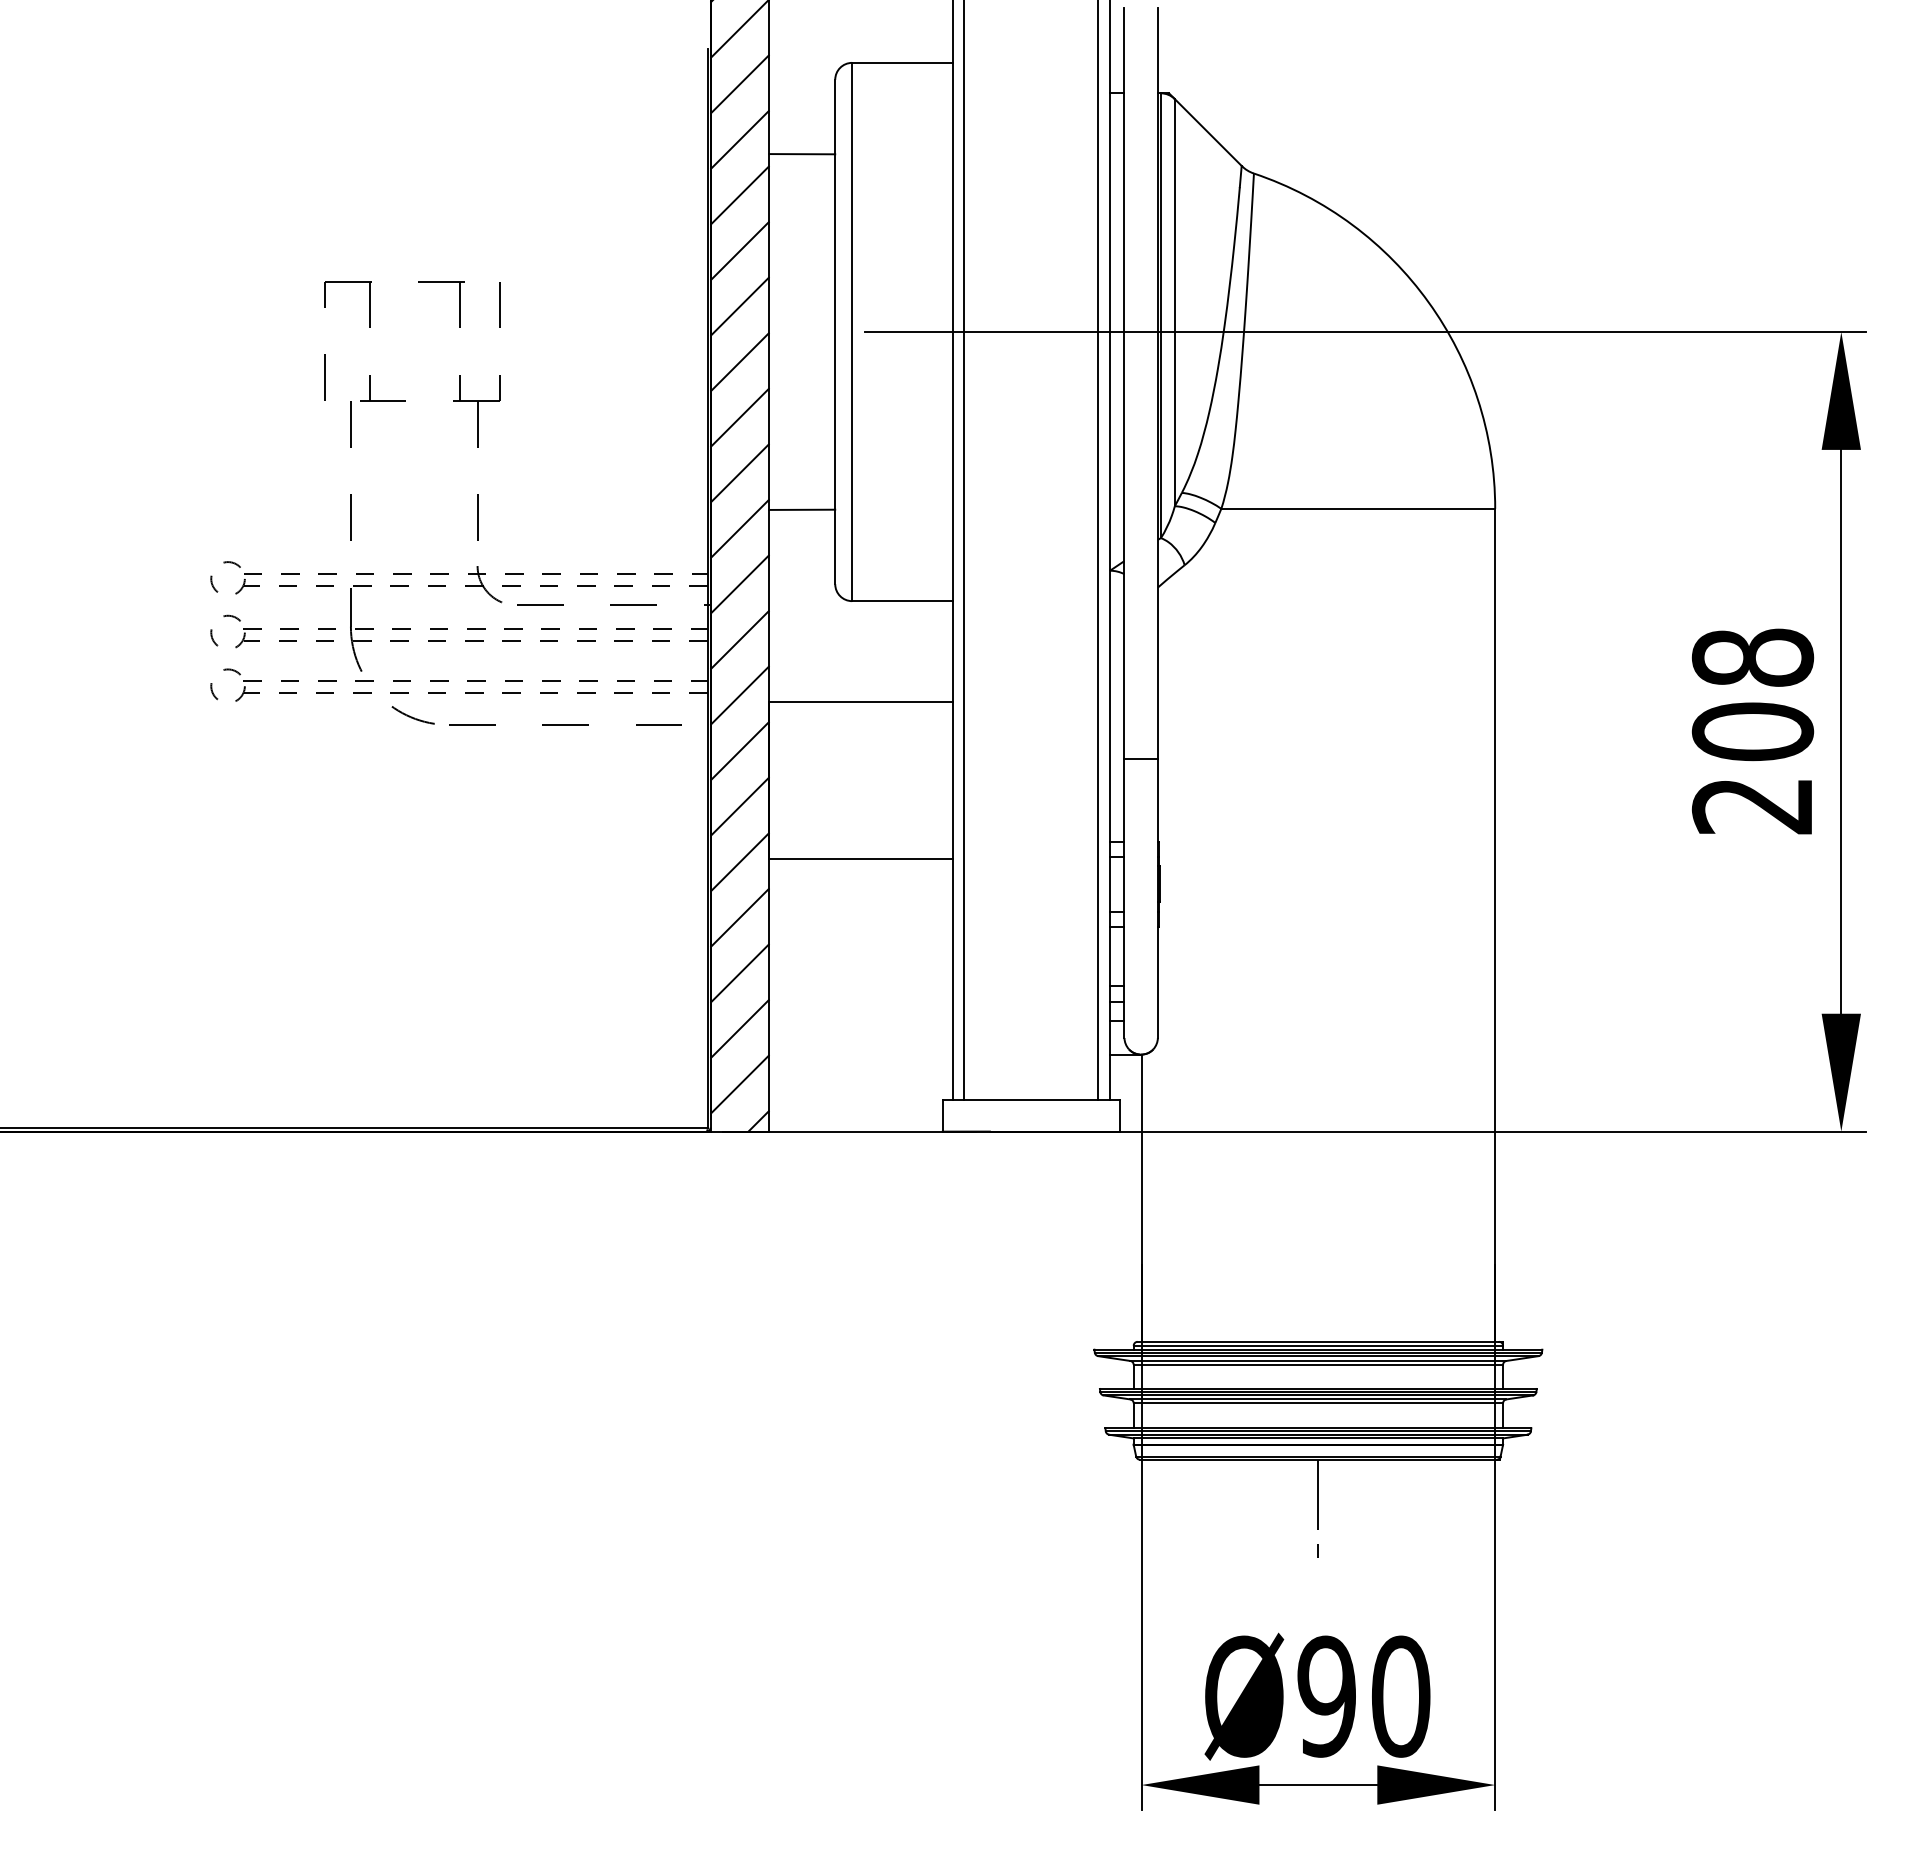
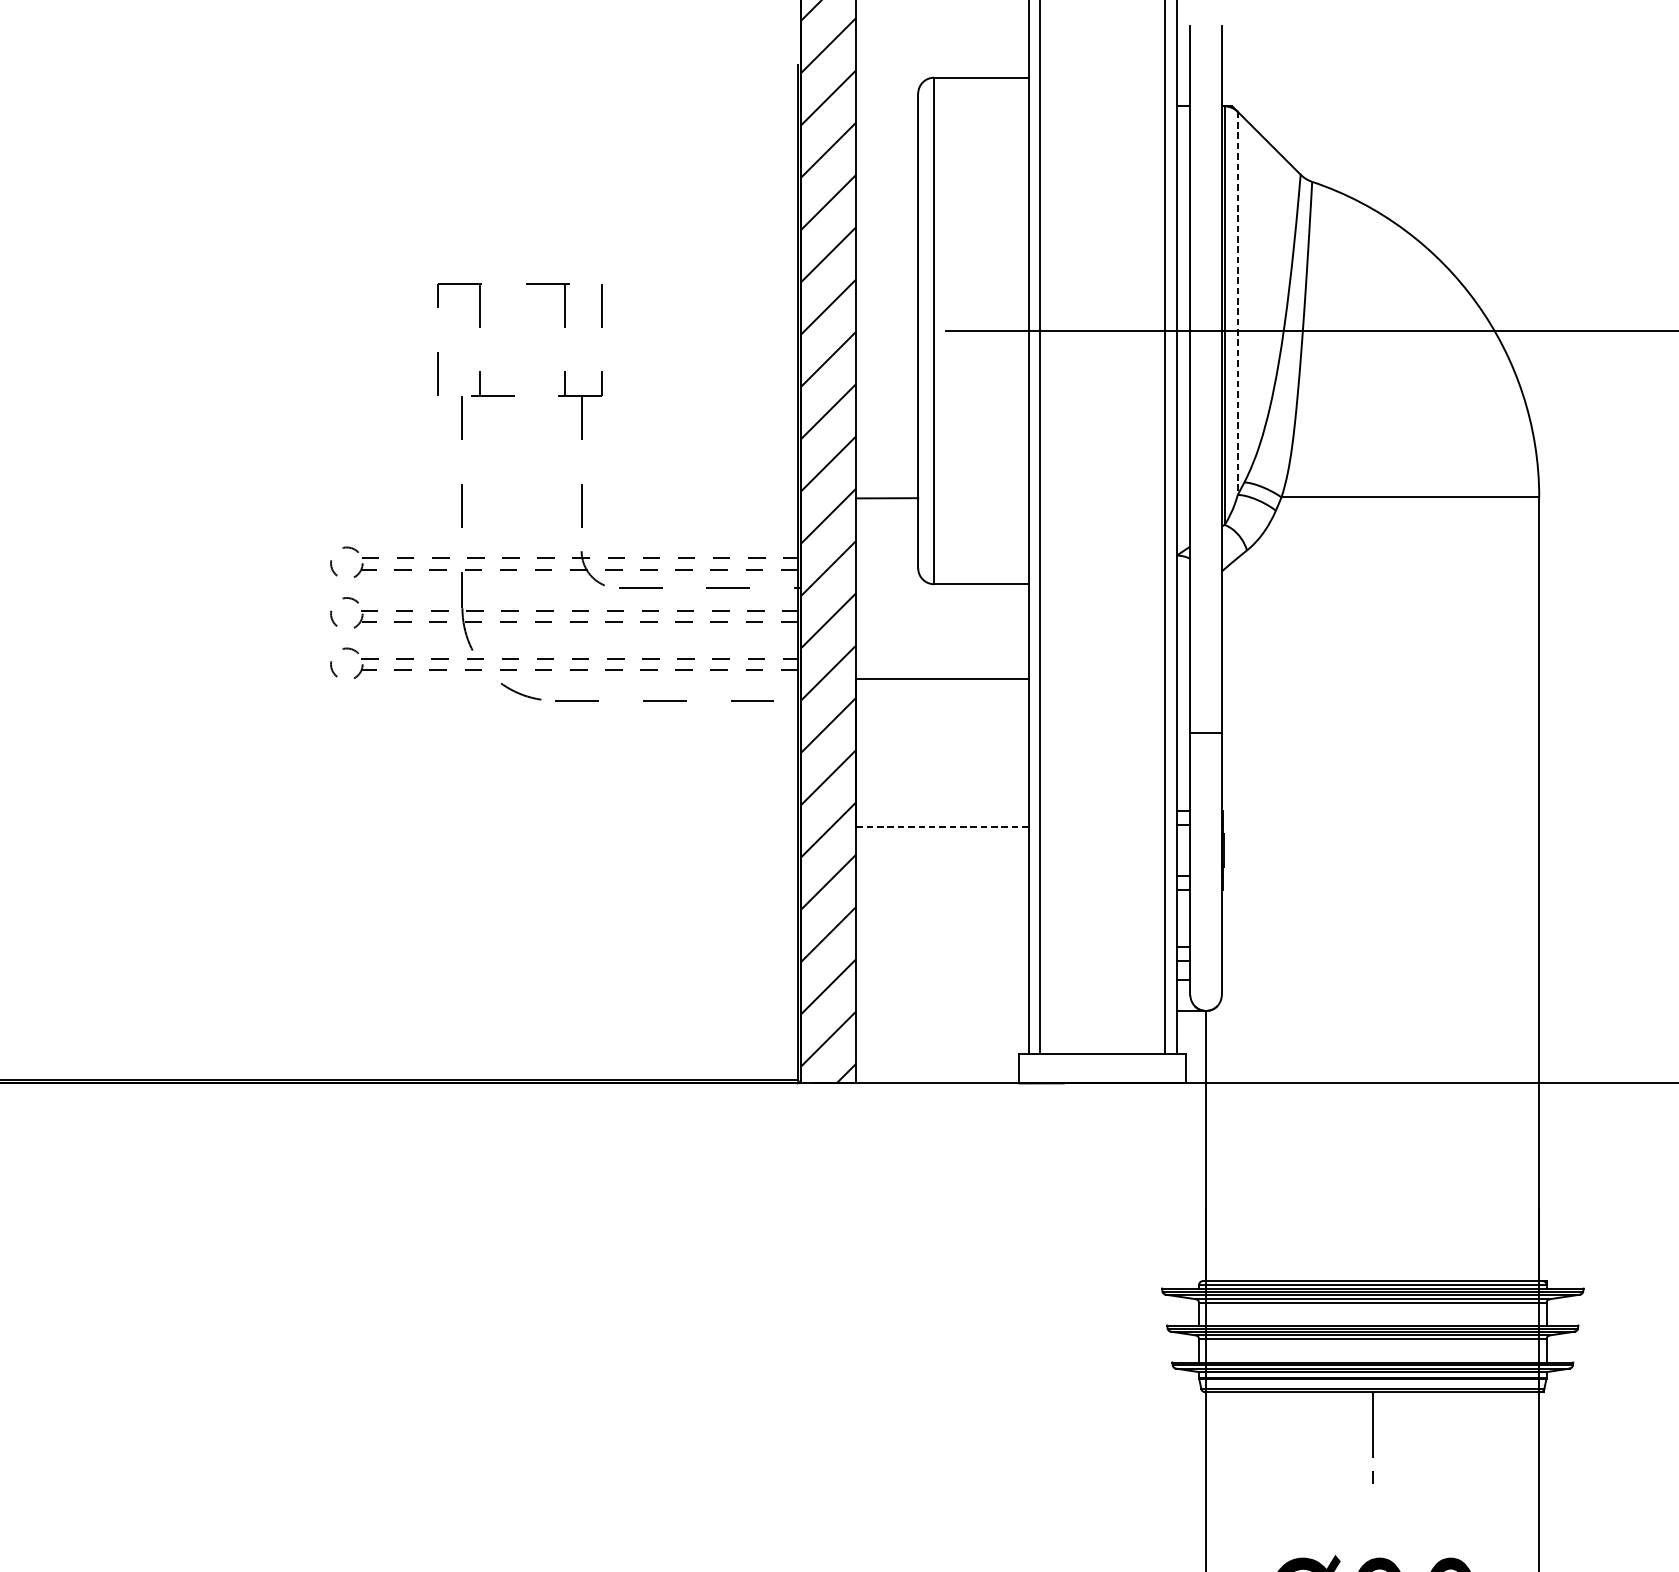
line: (802, 154) -> (887, 163), removed
line: (1174, 302) -> (1237, 303), solid -> dashed
line: (861, 859) -> (942, 827), solid -> dashed

